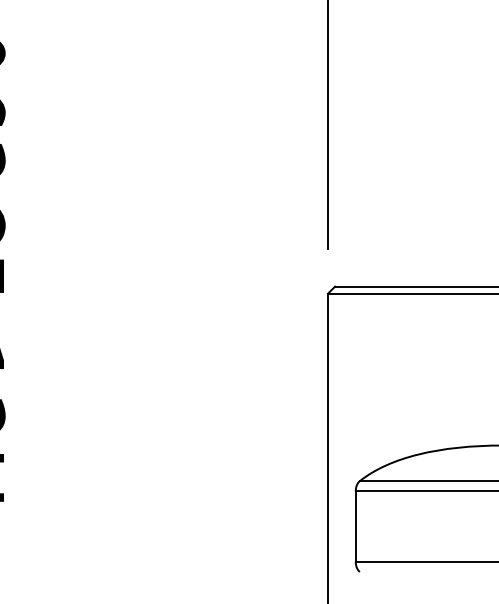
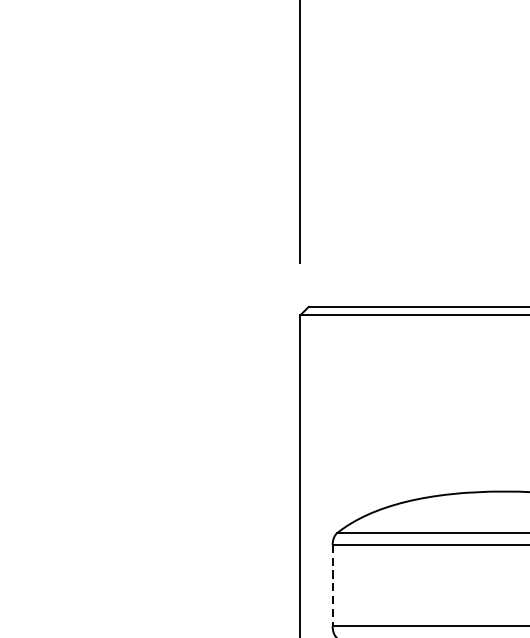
line: (355, 527) -> (332, 586), solid -> dashed

